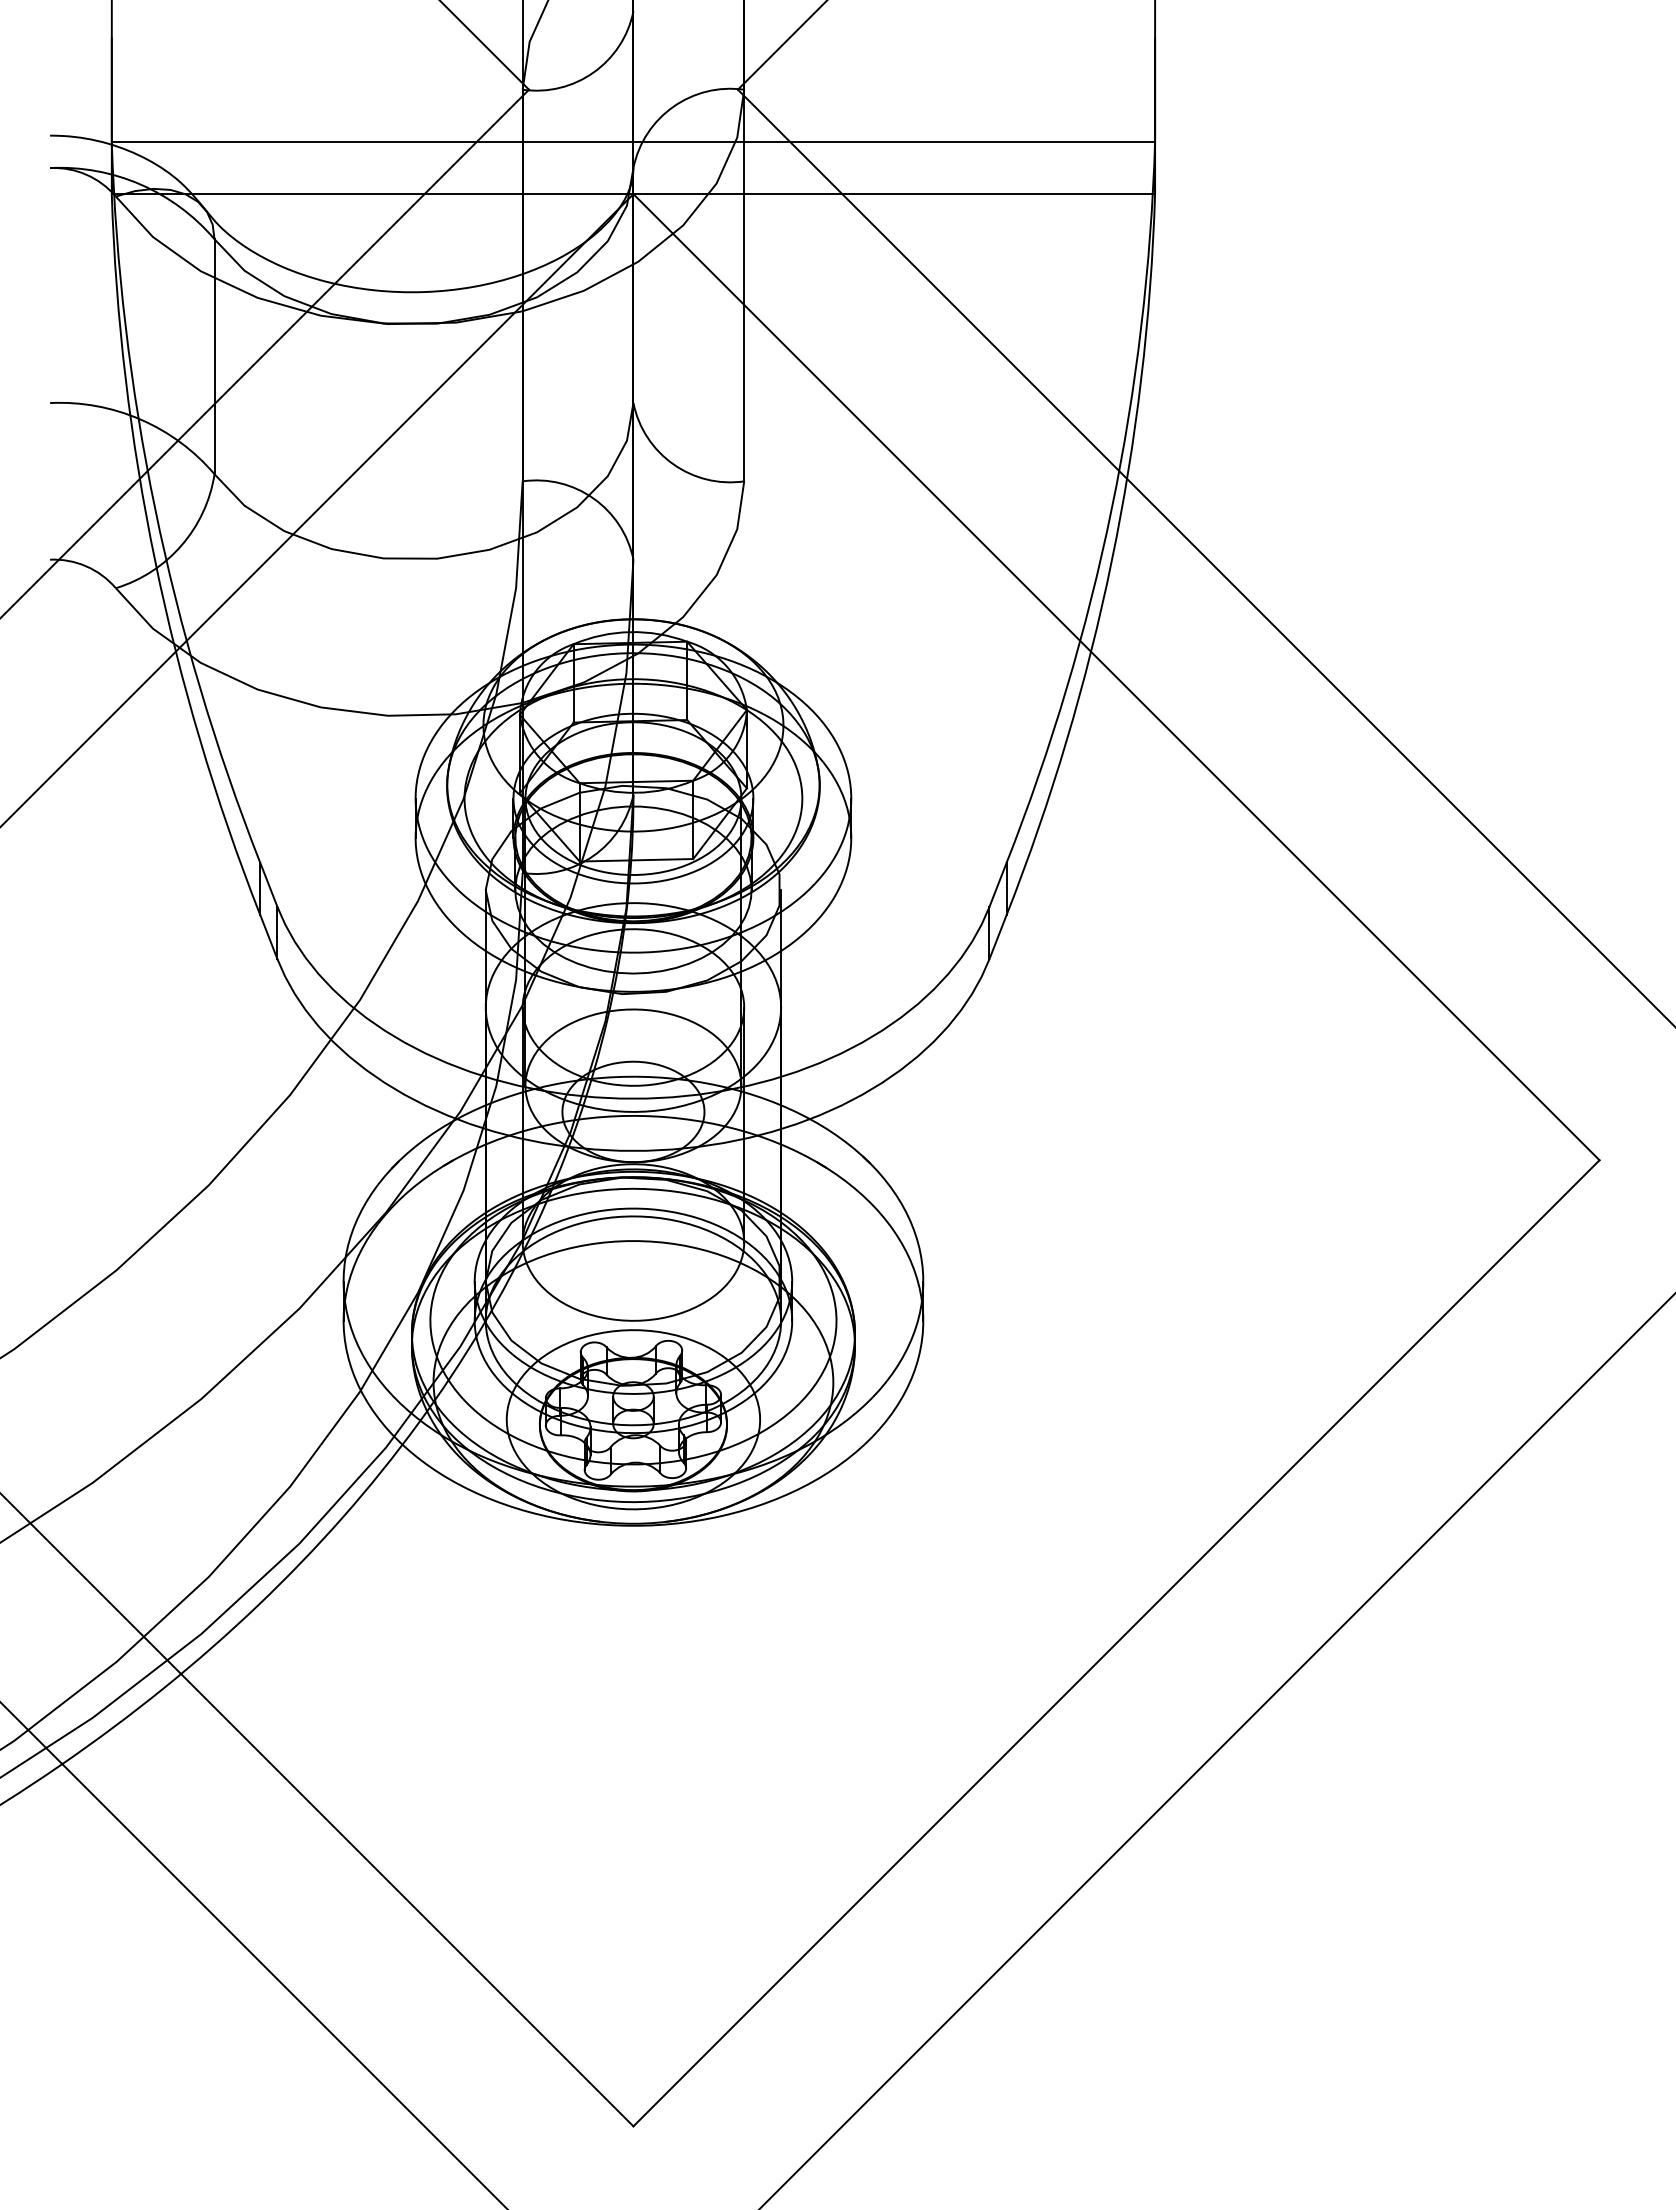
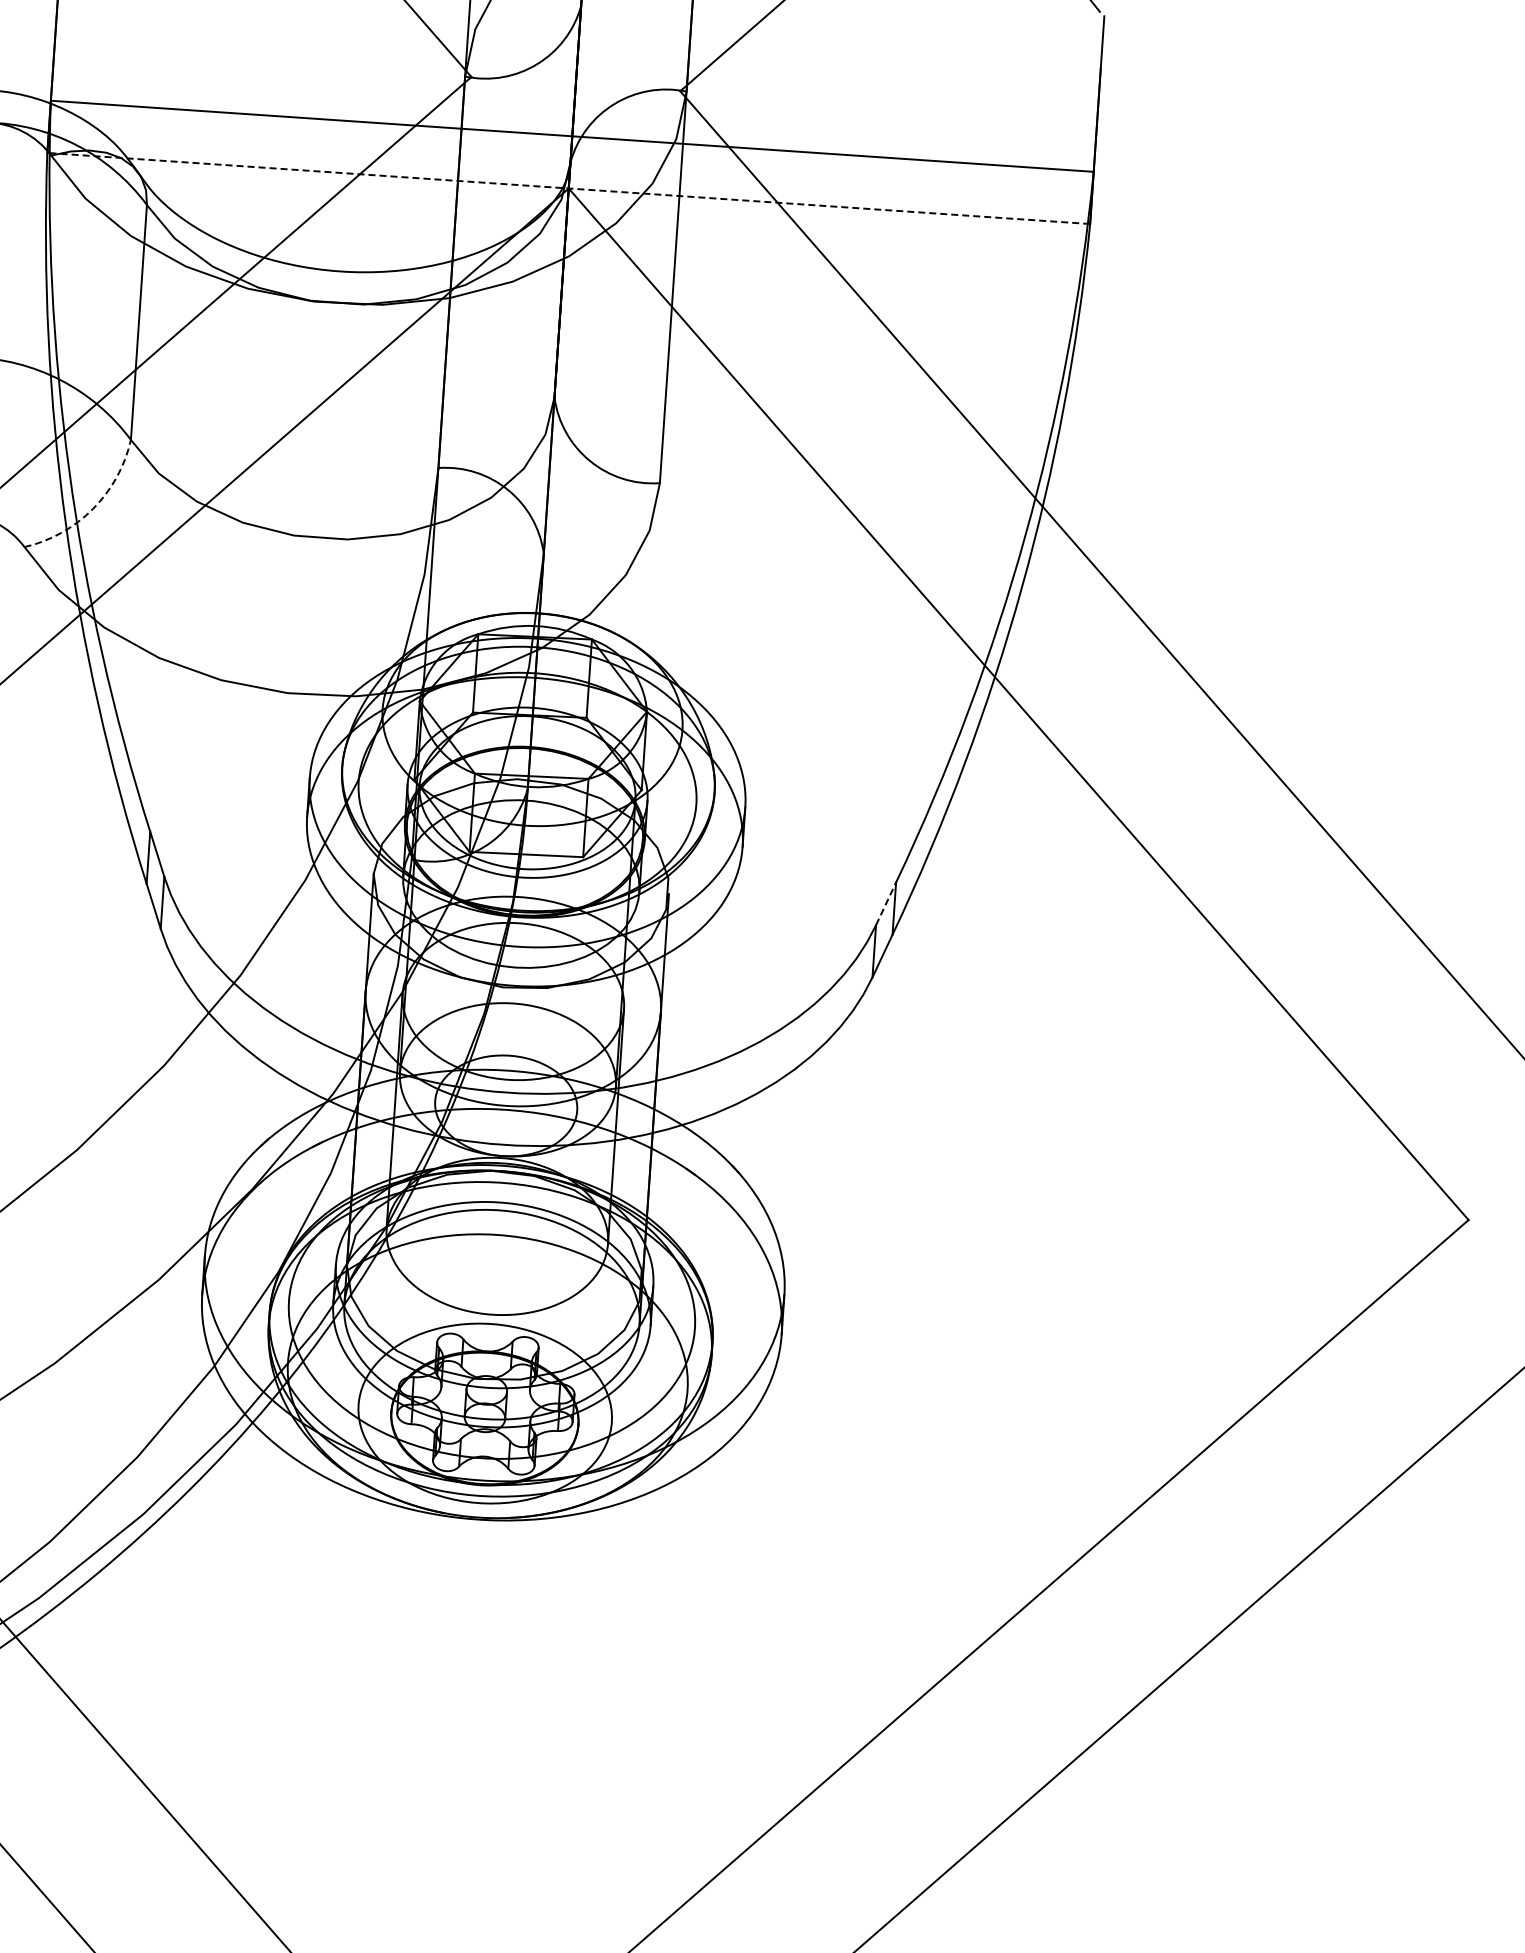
line: (633, 194) -> (568, 188), solid -> dashed
arc: (181, 545) -> (93, 508), solid -> dashed
line: (998, 884) -> (886, 903), solid -> dashed

